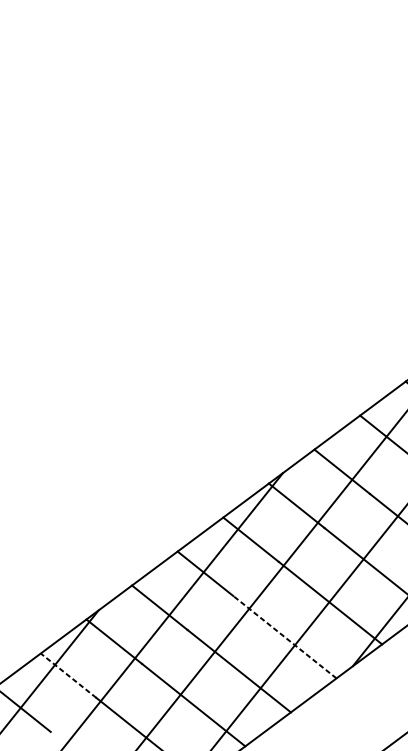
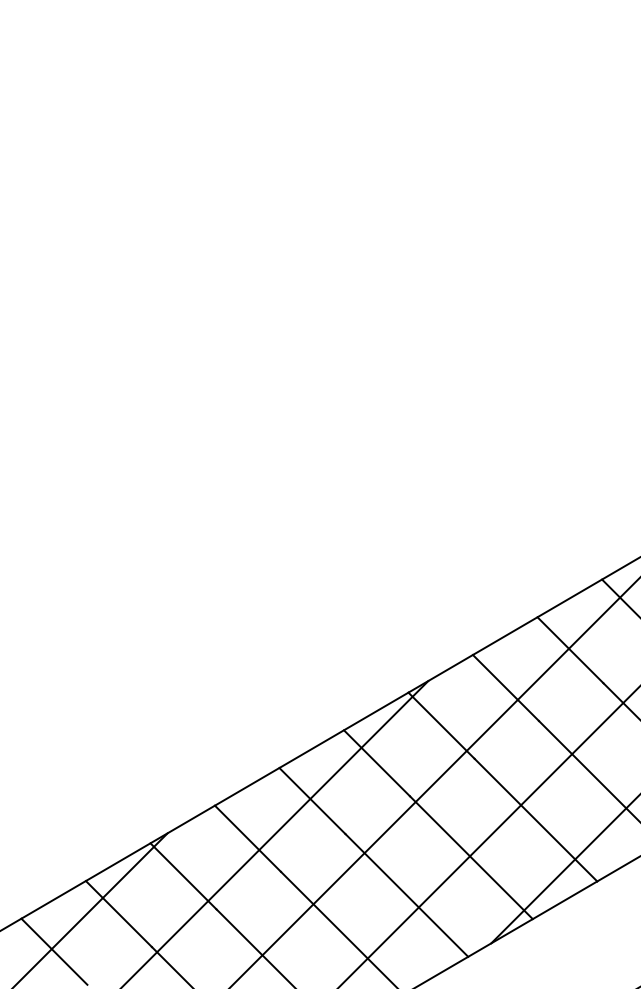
line: (284, 637) -> (406, 895), dashed -> solid
line: (68, 676) -> (118, 914), dashed -> solid

